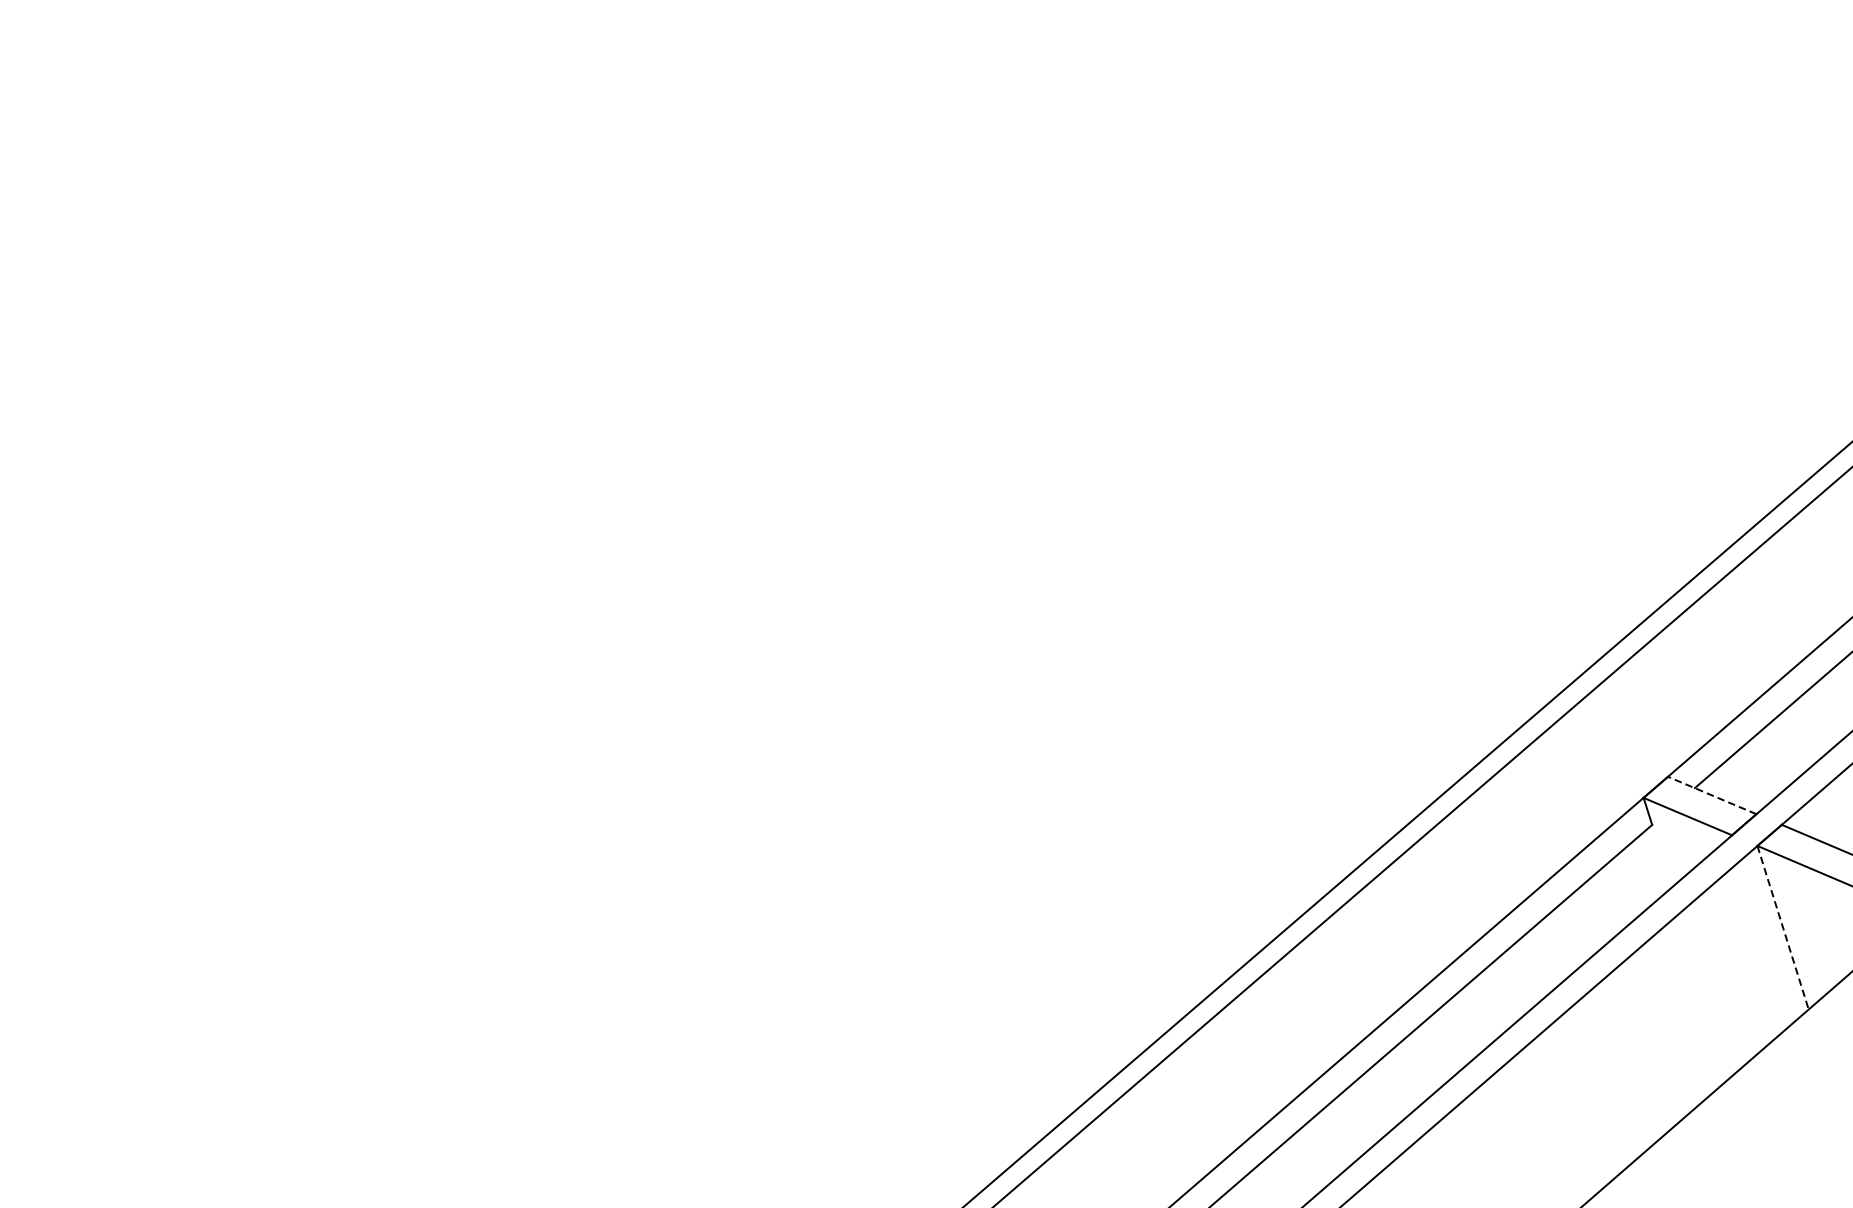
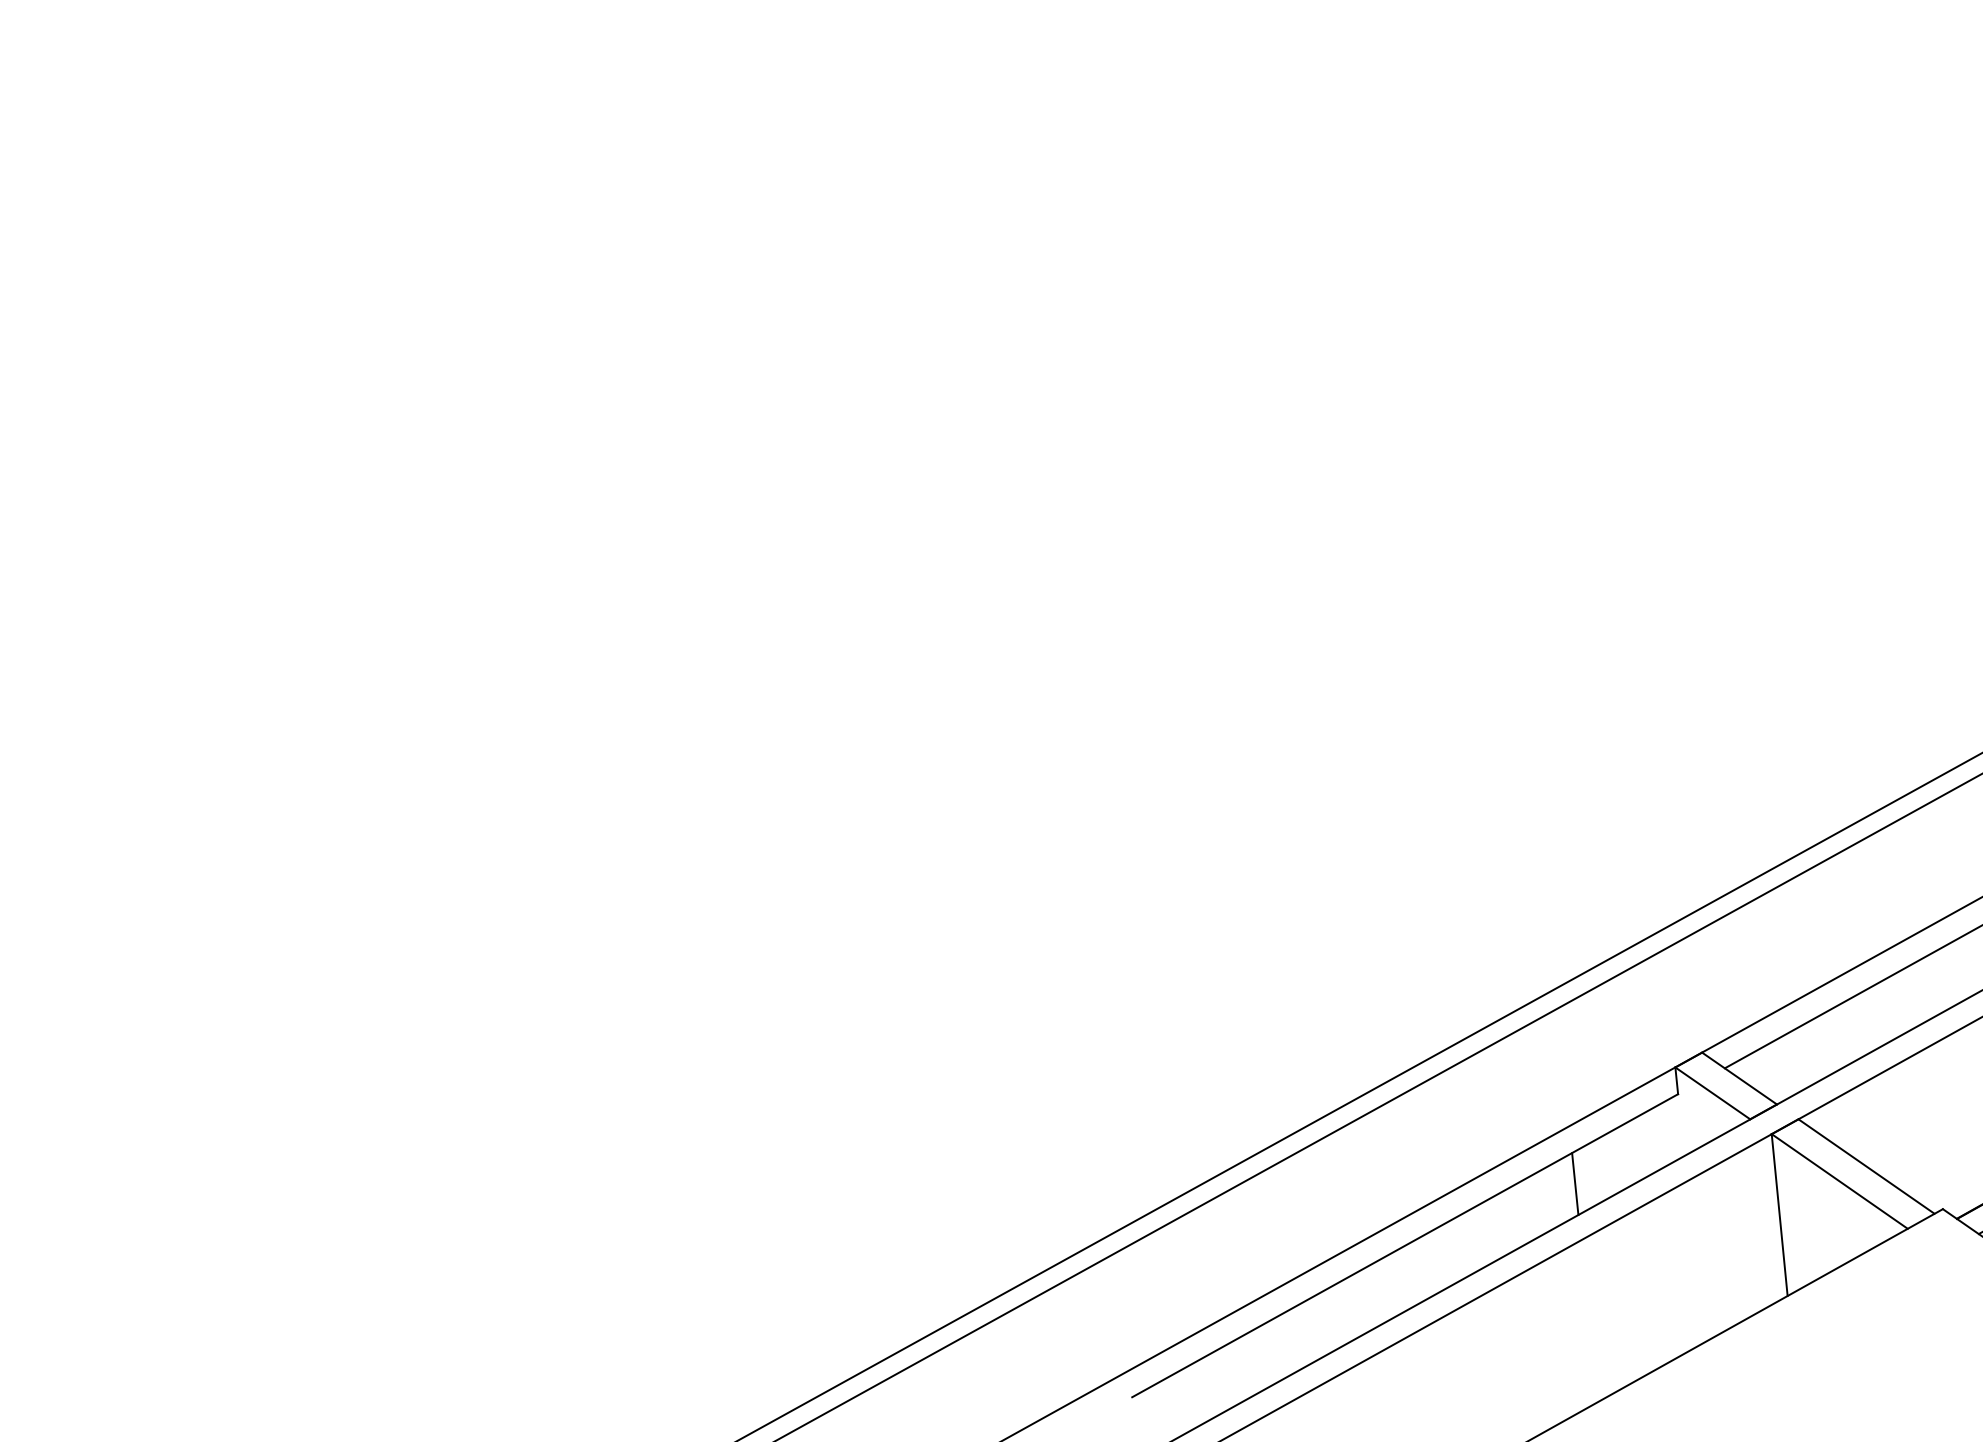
line: (1712, 795) -> (1739, 1078), dashed -> solid
line: (1782, 928) -> (1779, 1215), dashed -> solid
line: (1565, 940) -> (1575, 1184), added

